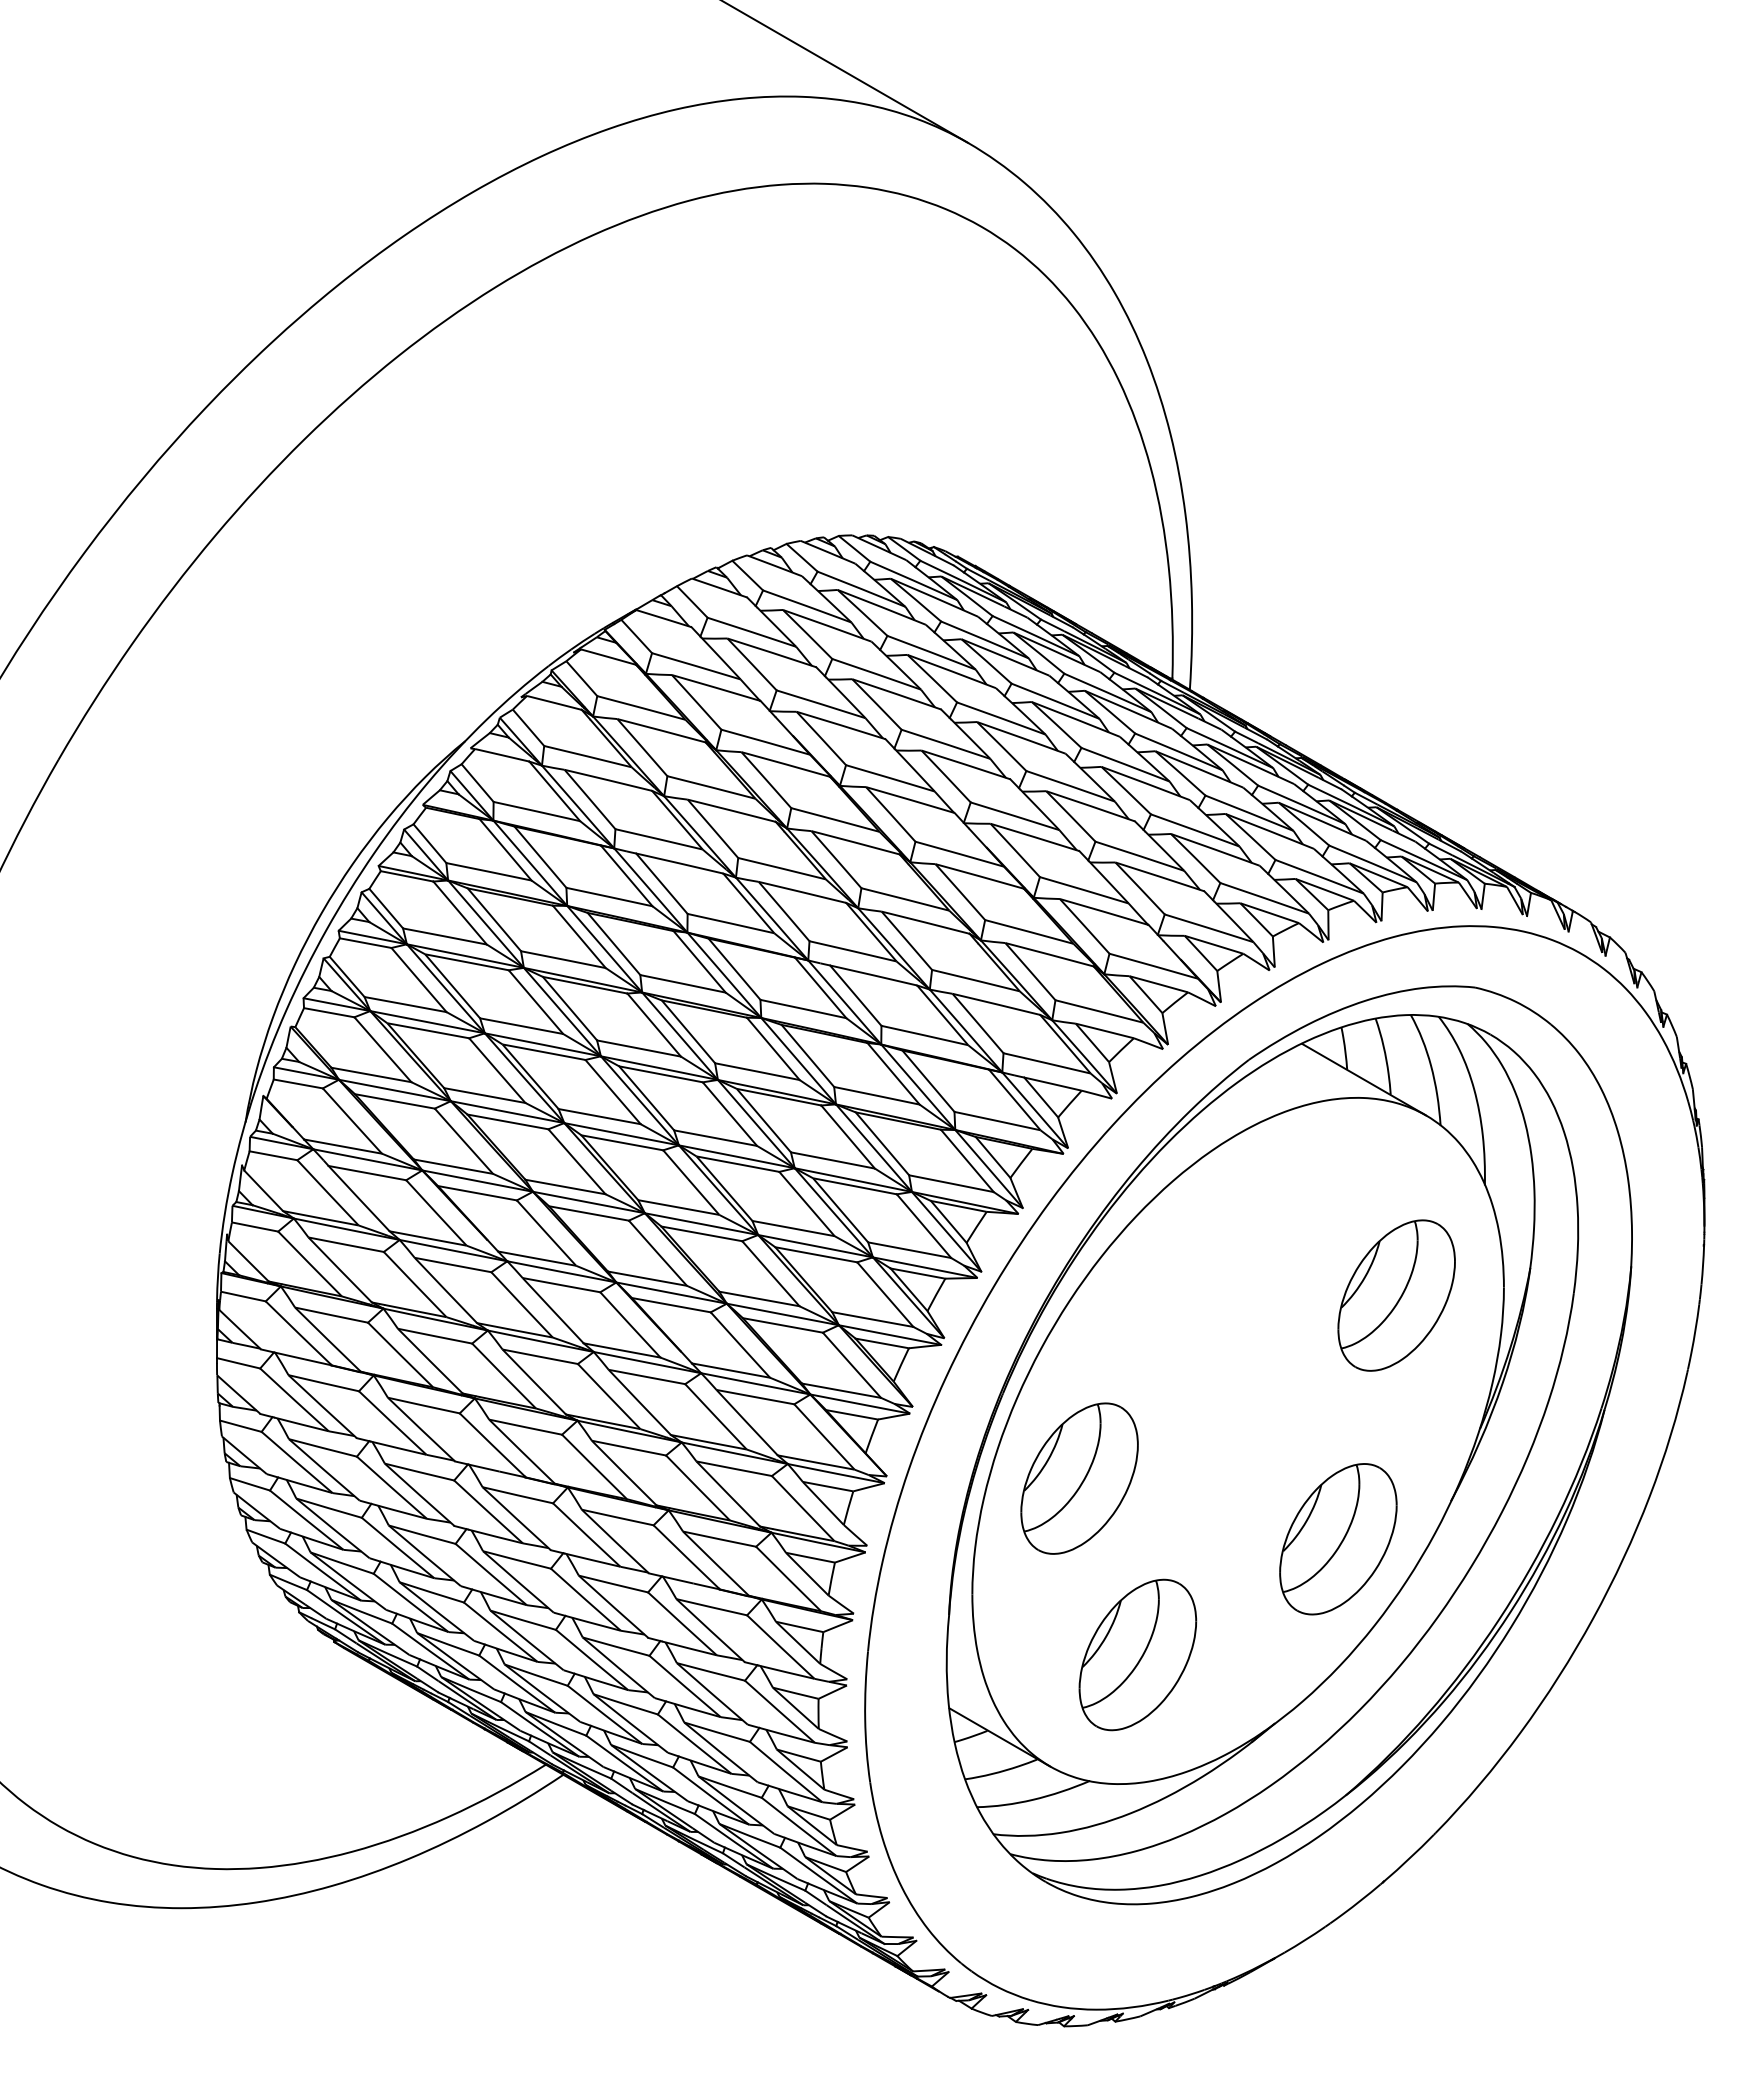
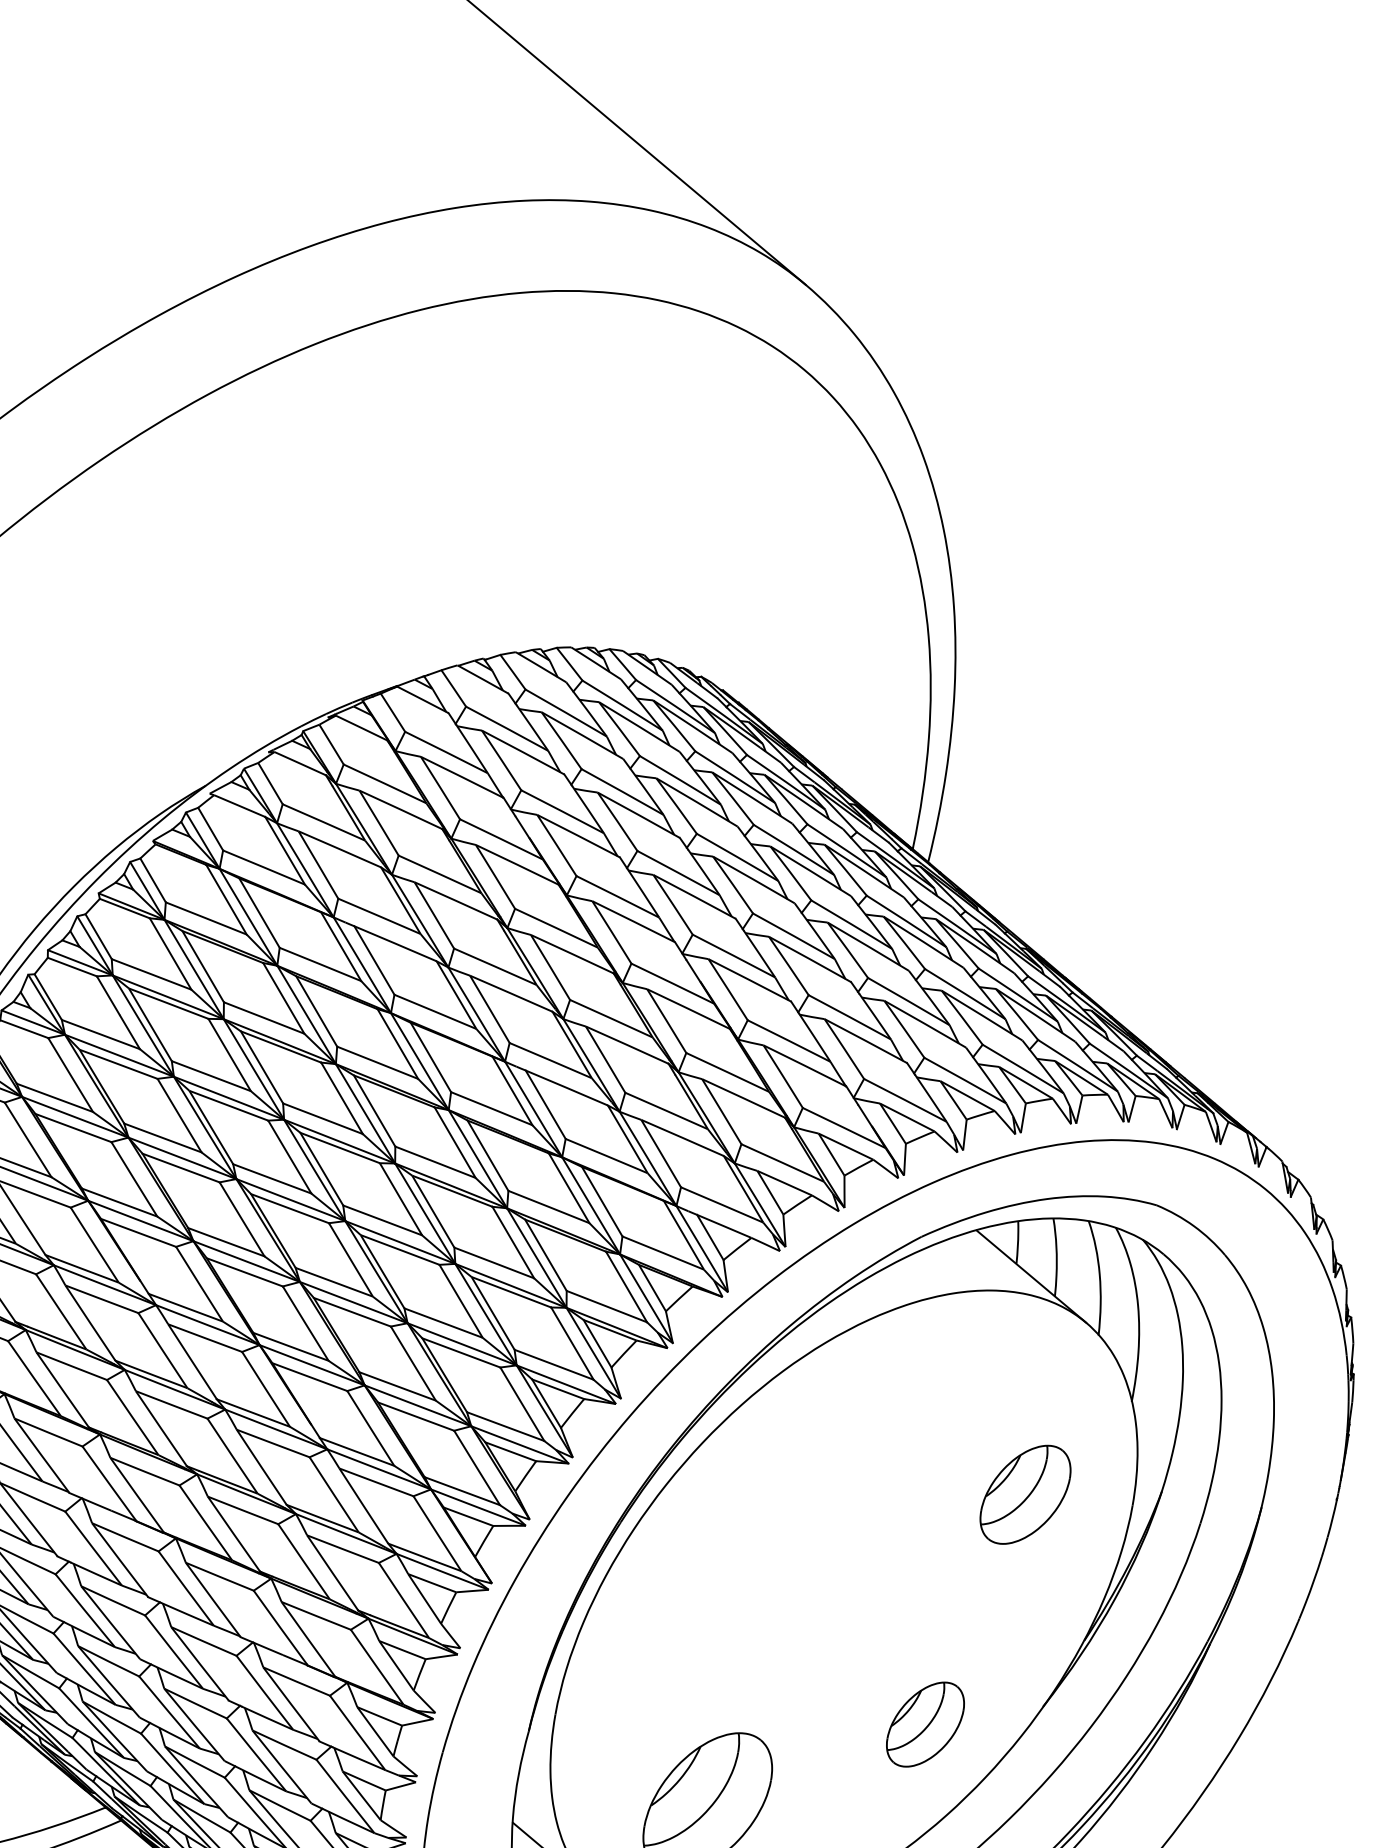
part: (1396, 1295) -> (1025, 1494), size x0.7
part: (1079, 1478) -> (681, 1619), removed
part: (1338, 1539) -> (925, 1724), size x0.6

